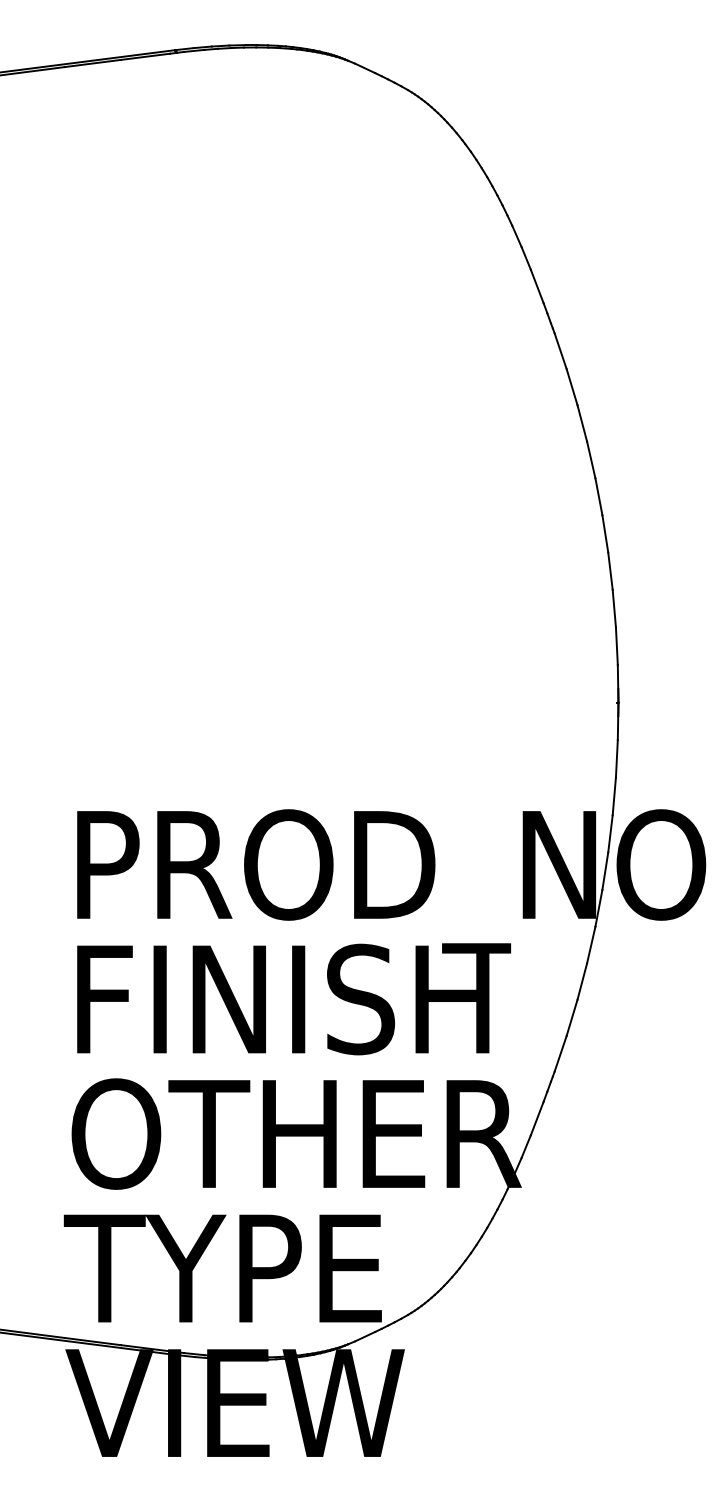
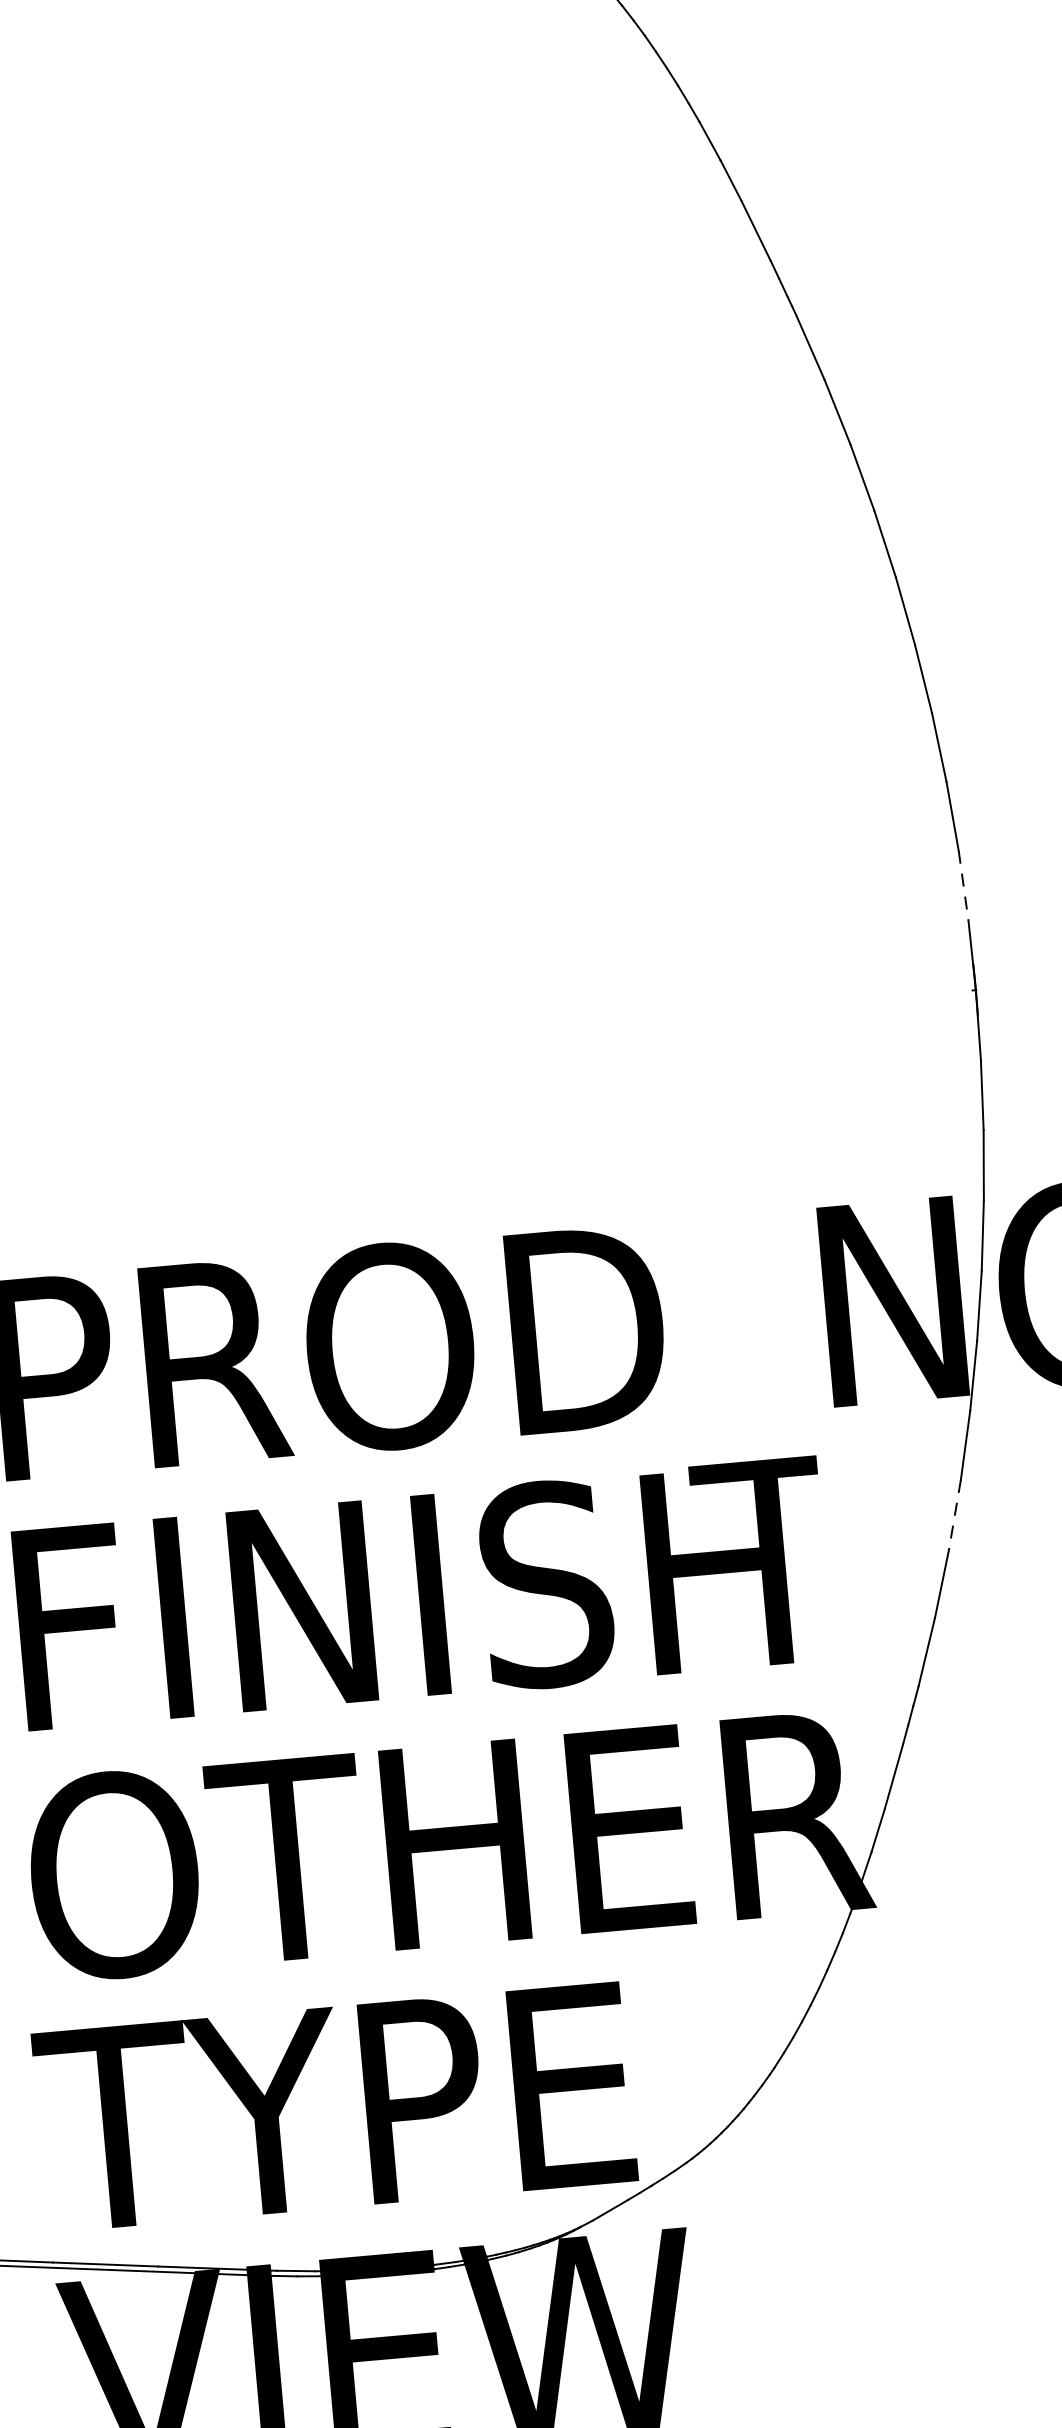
line: (616, 646) -> (962, 886), solid -> dashed
line: (582, 981) -> (955, 1514), solid -> dashed

